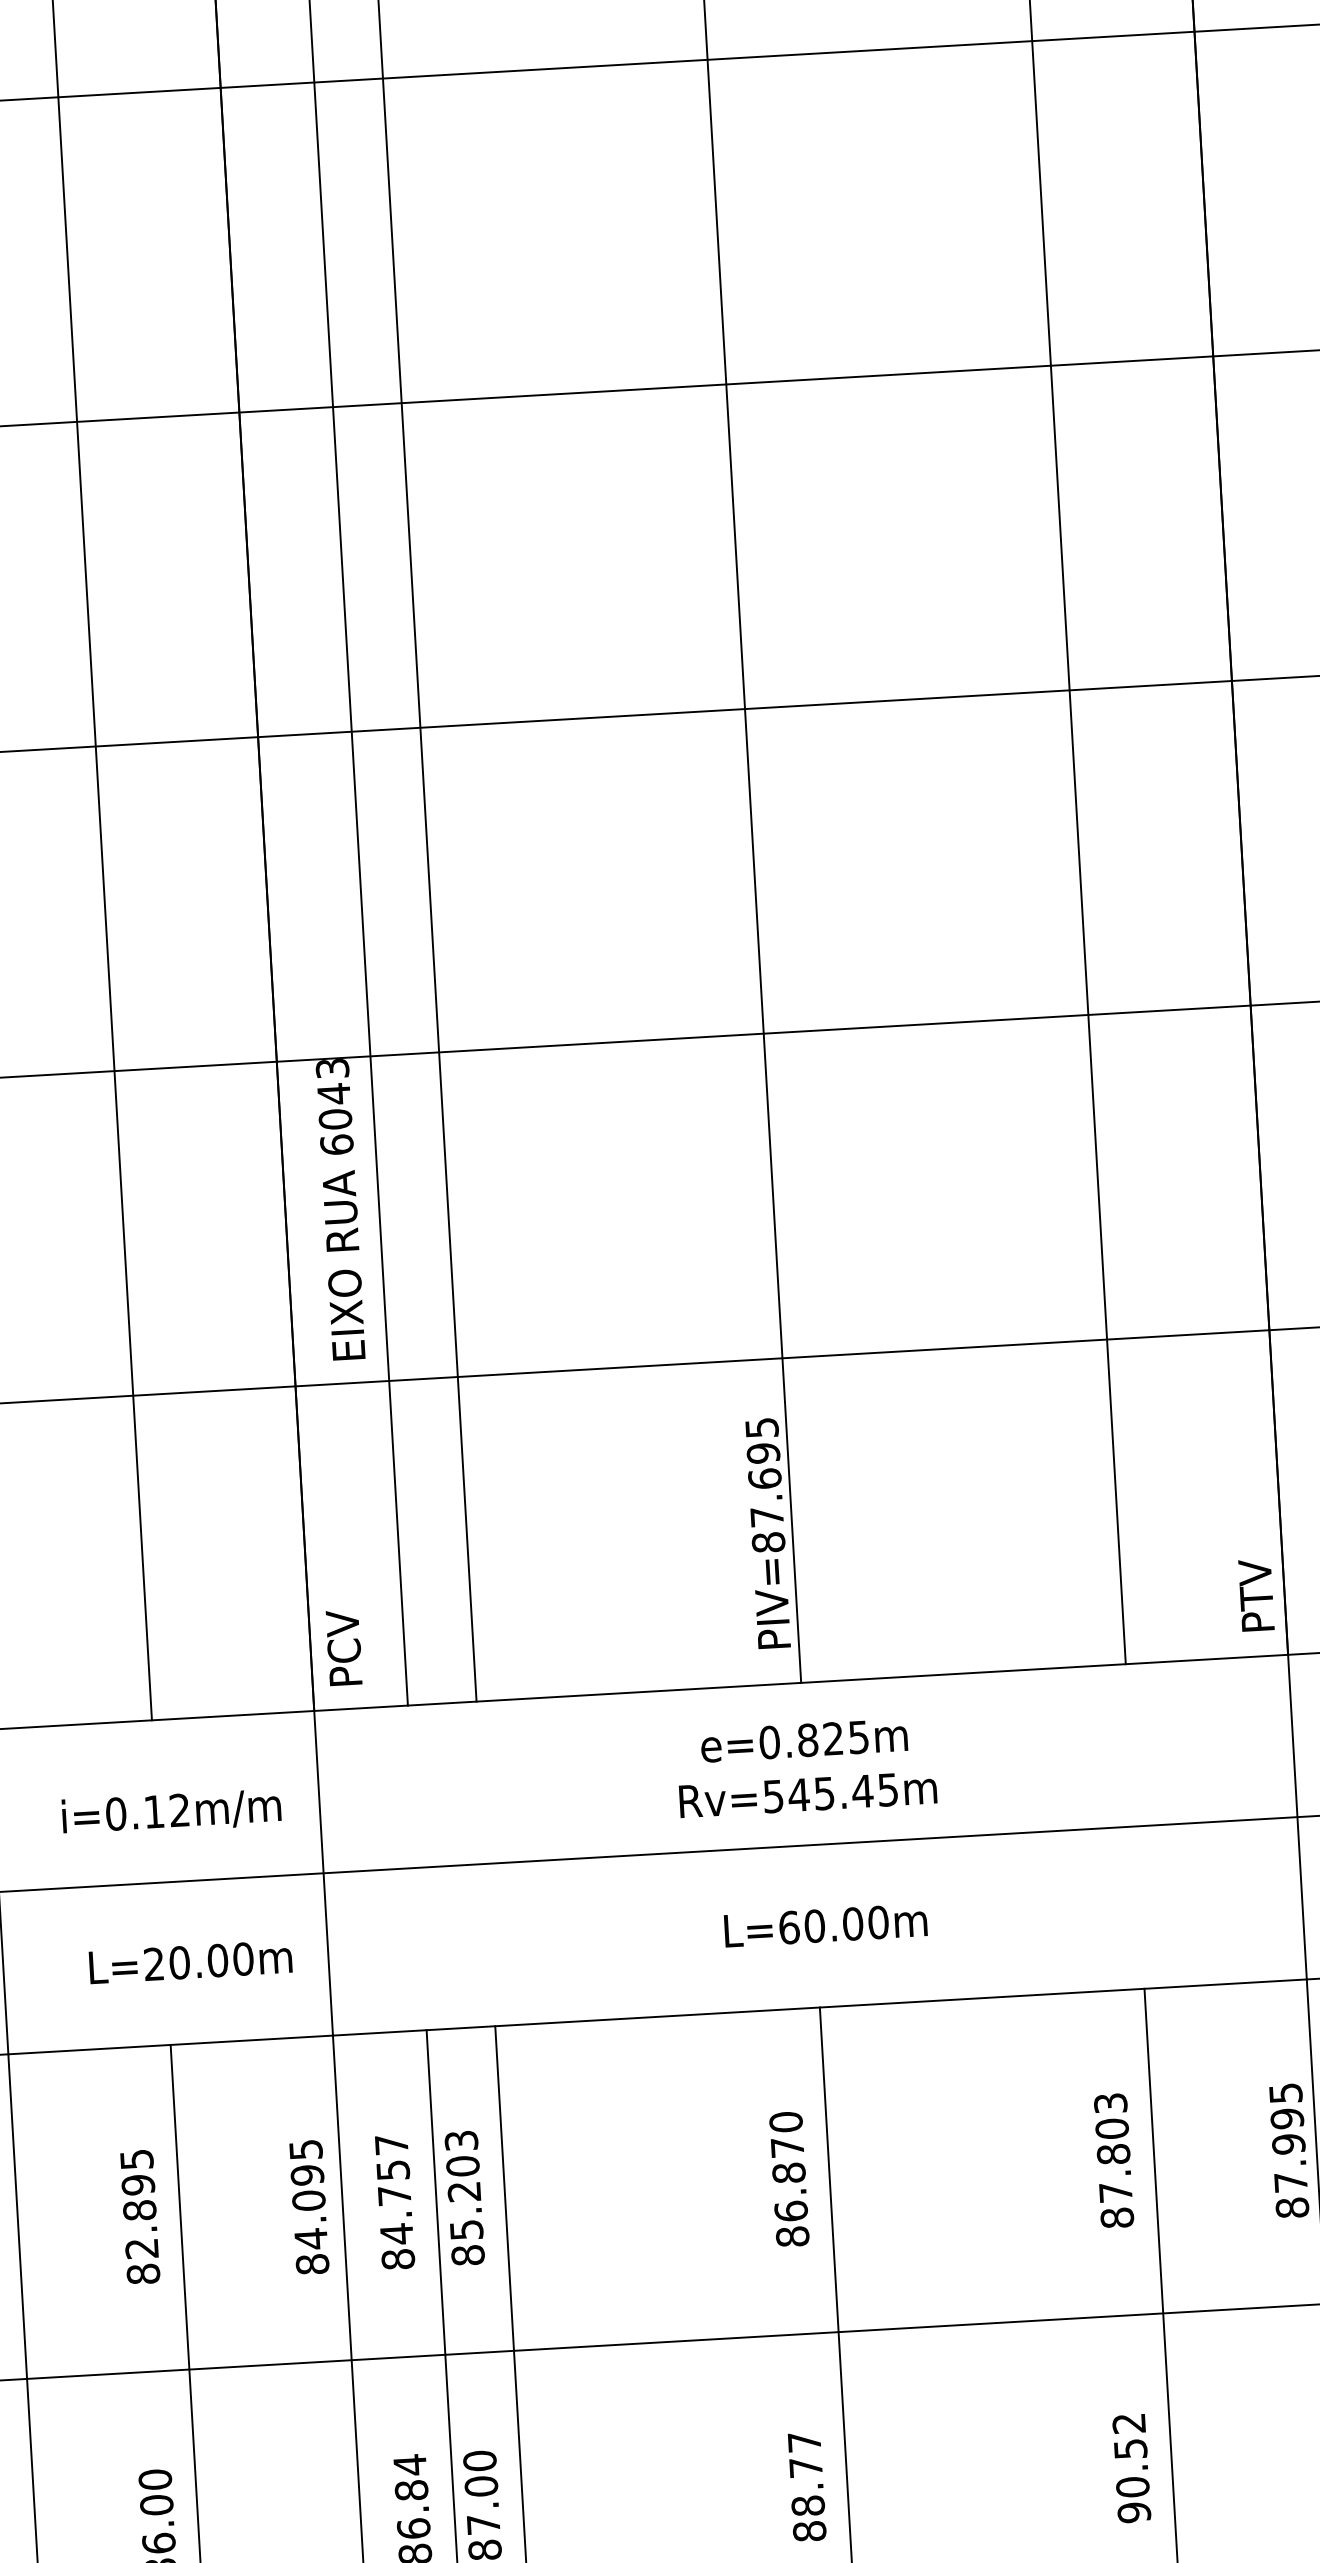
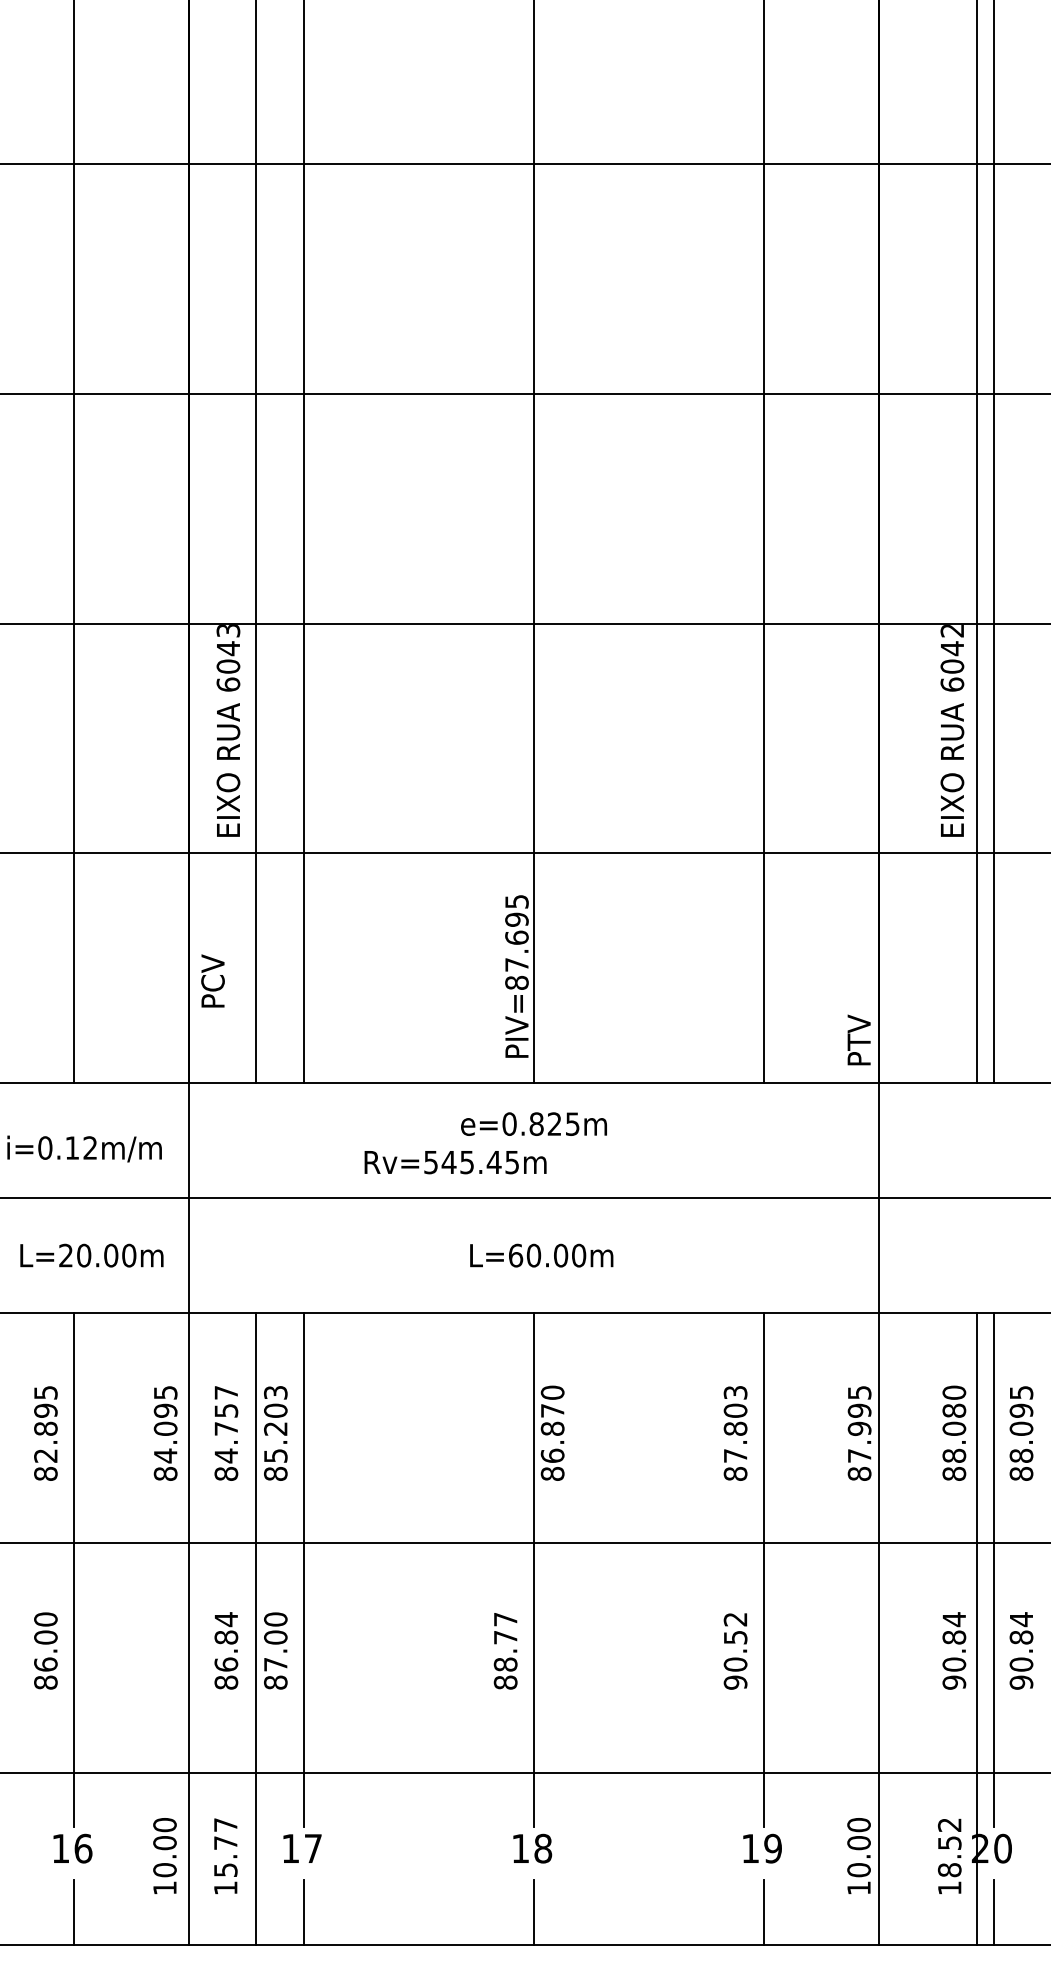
text: (343, 1647) -> (212, 980), moved
text: (808, 1794) -> (455, 1162), moved
text: (789, 2178) -> (552, 1432), moved

